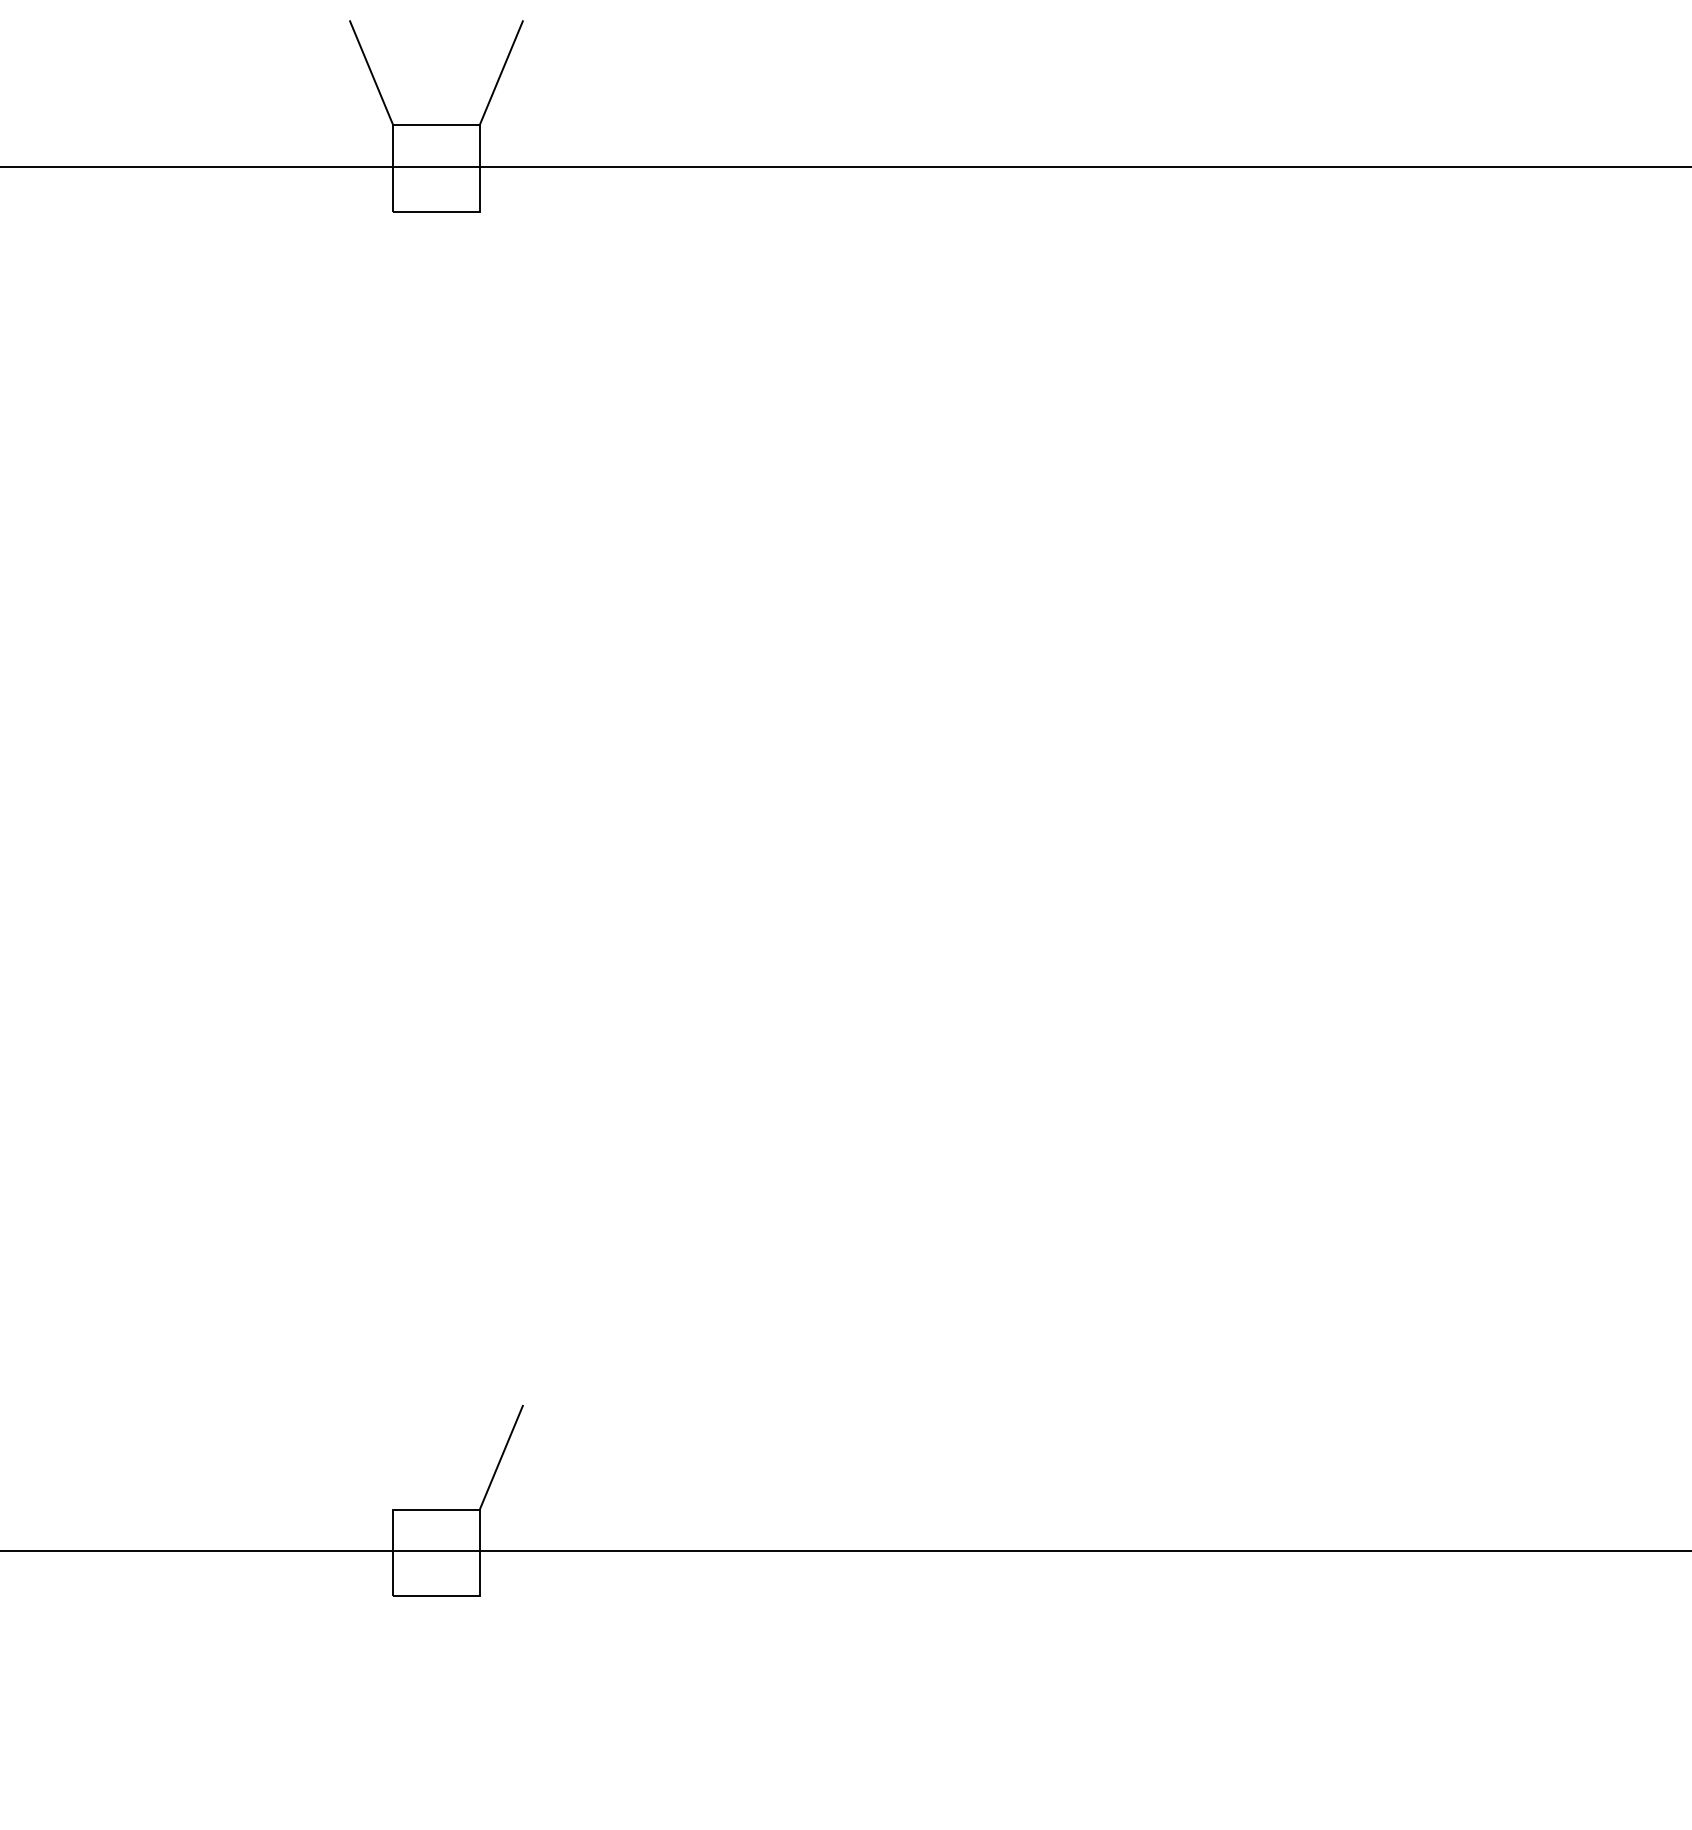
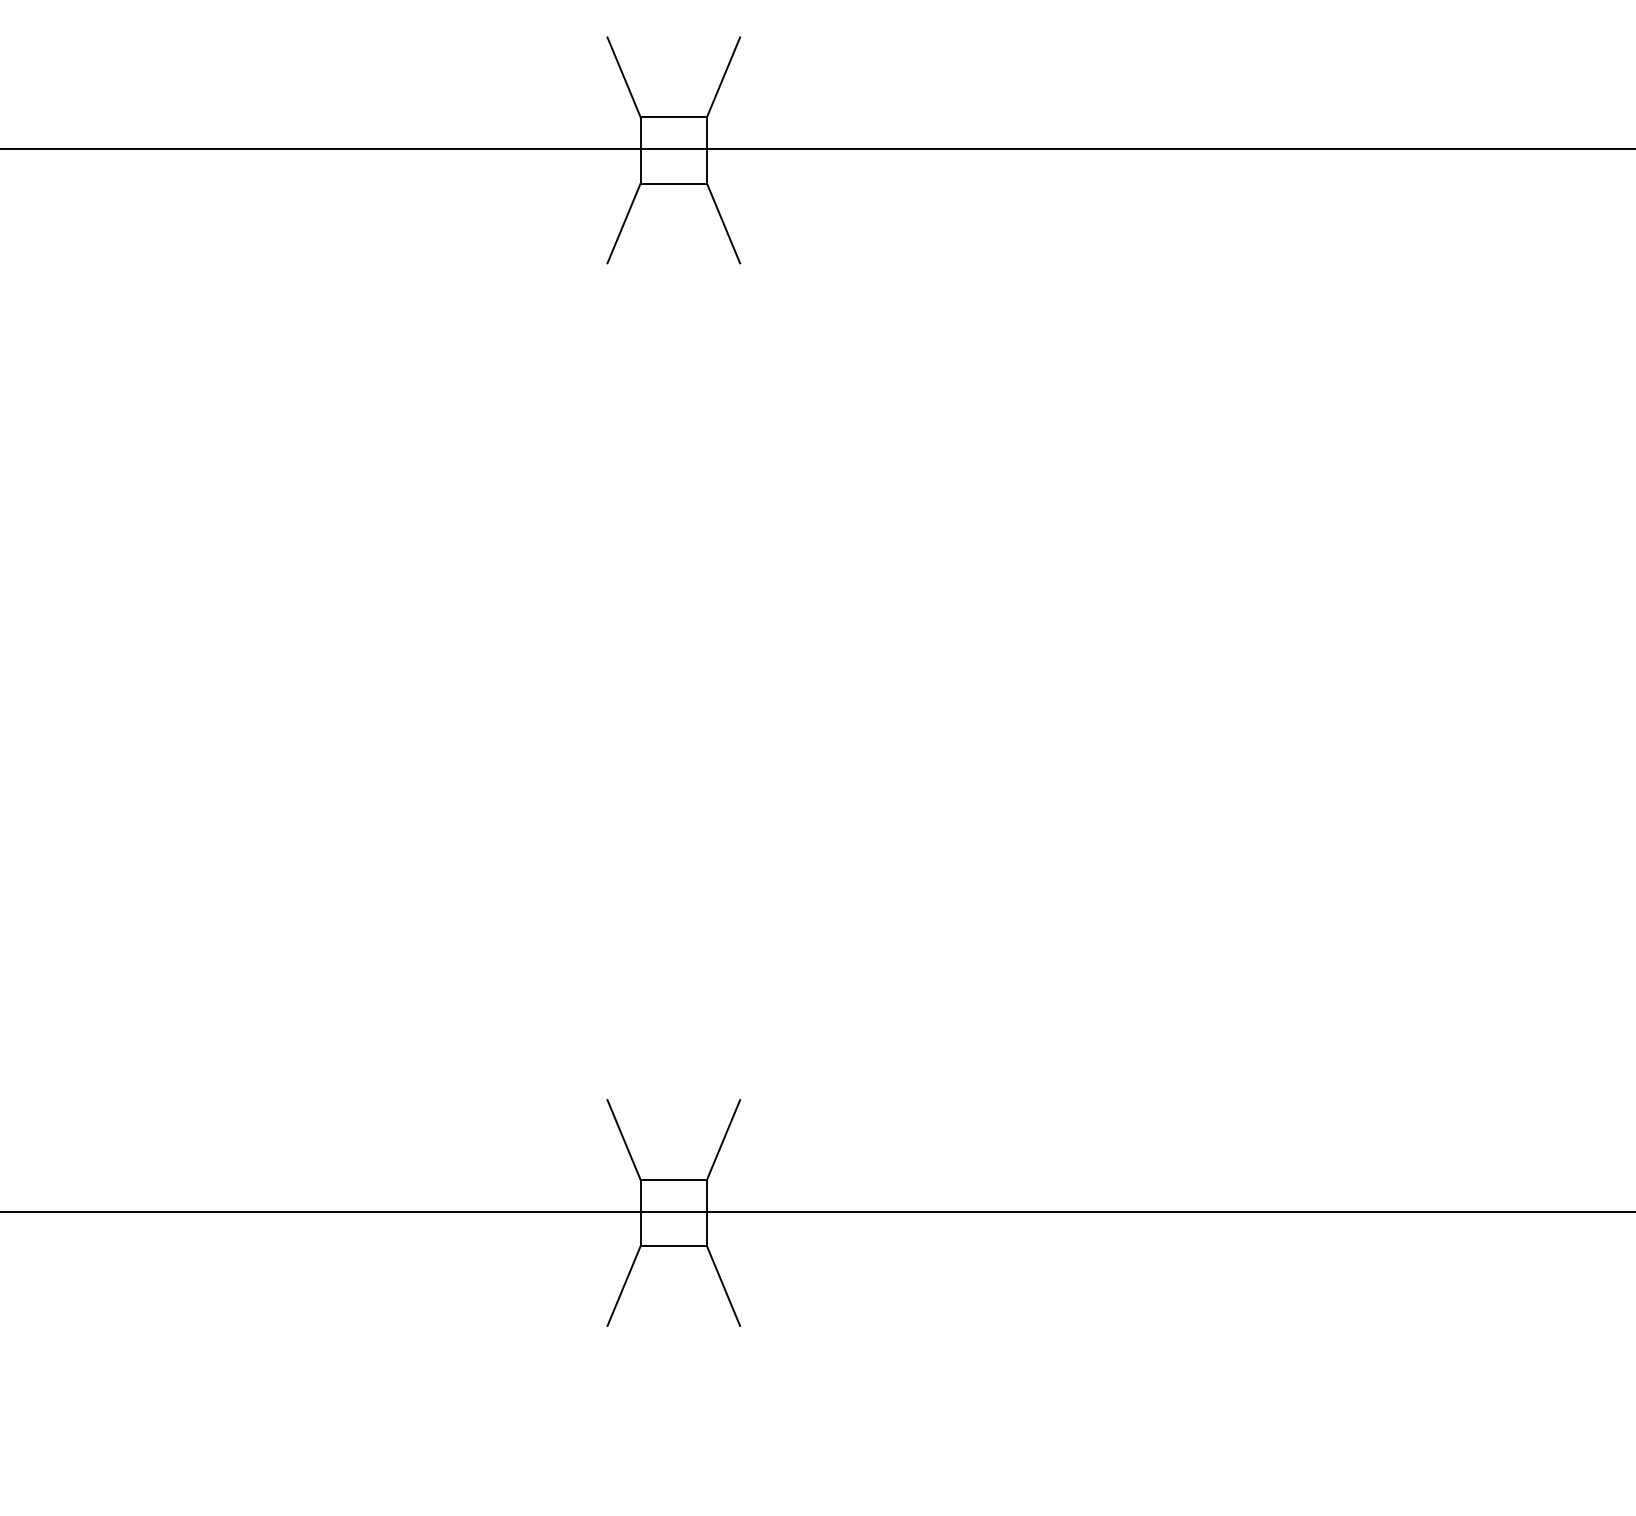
line: (370, 263) -> (623, 223), added
line: (501, 263) -> (723, 223), added
line: (370, 1457) -> (623, 1139), added
line: (370, 1648) -> (623, 1286), added
line: (501, 1648) -> (723, 1286), added

